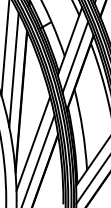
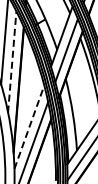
line: (14, 69) -> (12, 61), solid -> dashed
line: (33, 142) -> (29, 126), solid -> dashed

